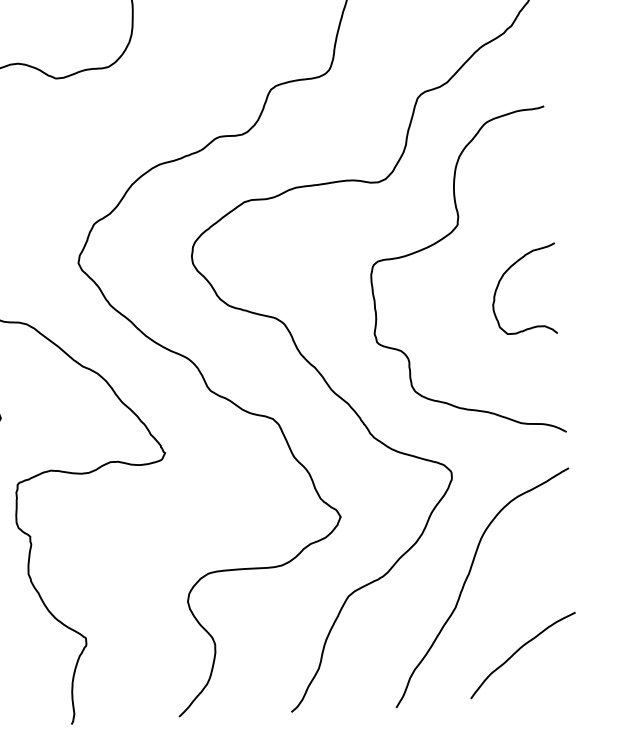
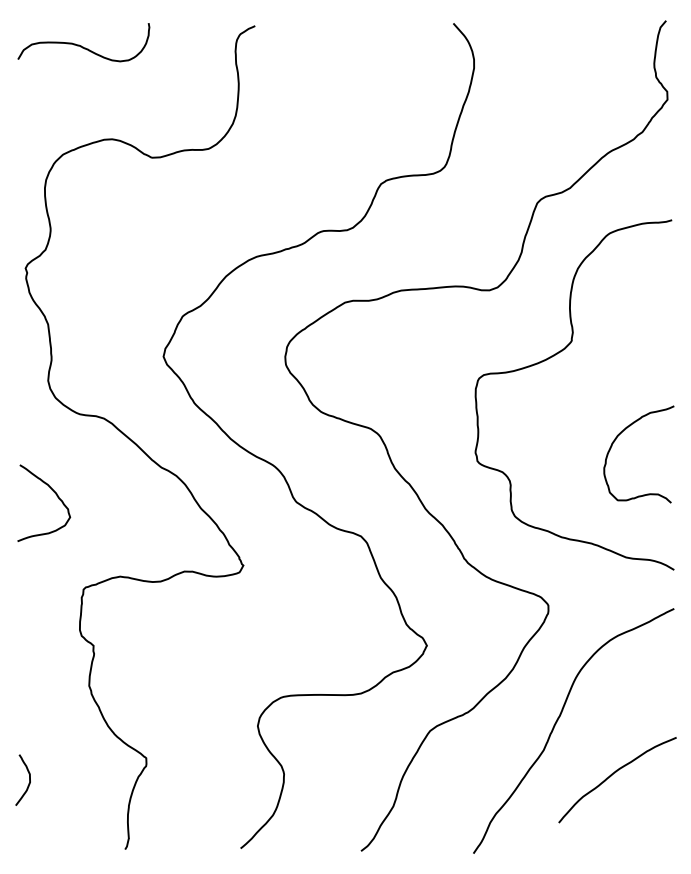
curve: (503, 276) -> (617, 438), moved
curve: (518, 651) -> (612, 775), moved

